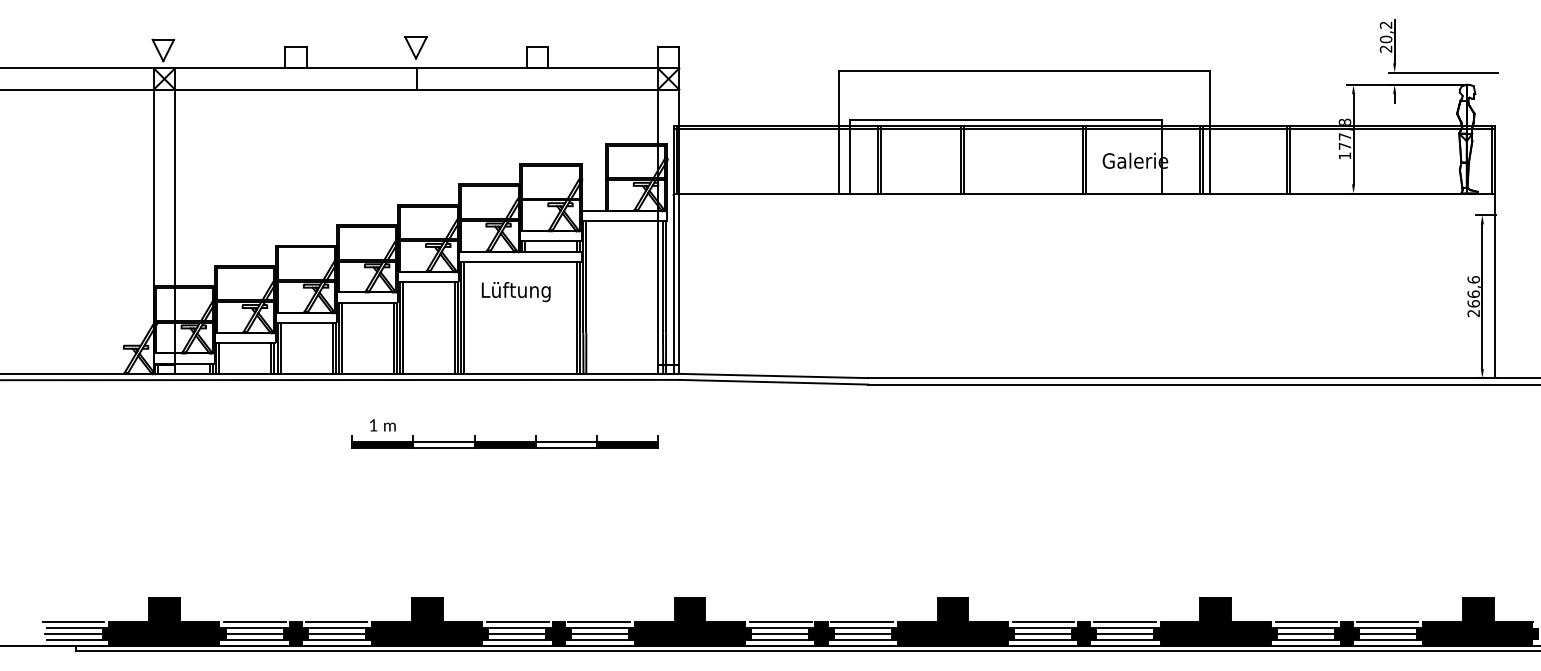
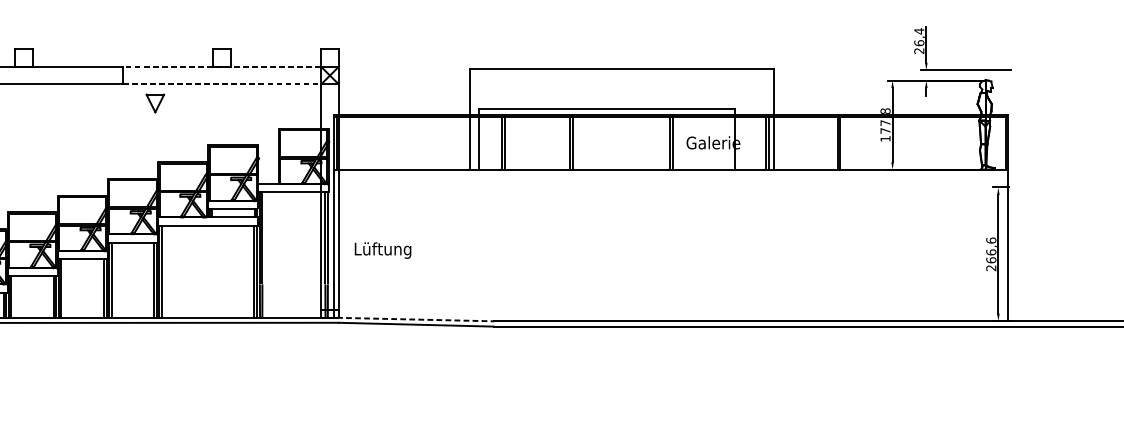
text: (1385, 32) -> (918, 37), 20,2 -> 26,4
part: (415, 47) -> (154, 103), moved
line: (537, 68) -> (222, 67), solid -> dashed
line: (537, 89) -> (222, 84), solid -> dashed
text: (515, 292) -> (382, 250), moved
line: (772, 375) -> (415, 319), solid -> dashed
part: (504, 441) -> (195, 373), removed

